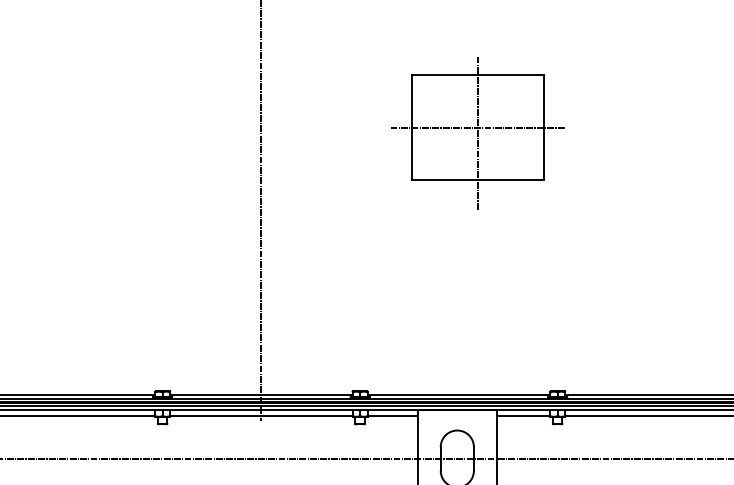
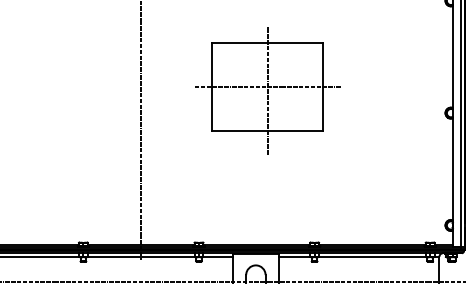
part: (477, 131) -> (267, 90), size x1.43

